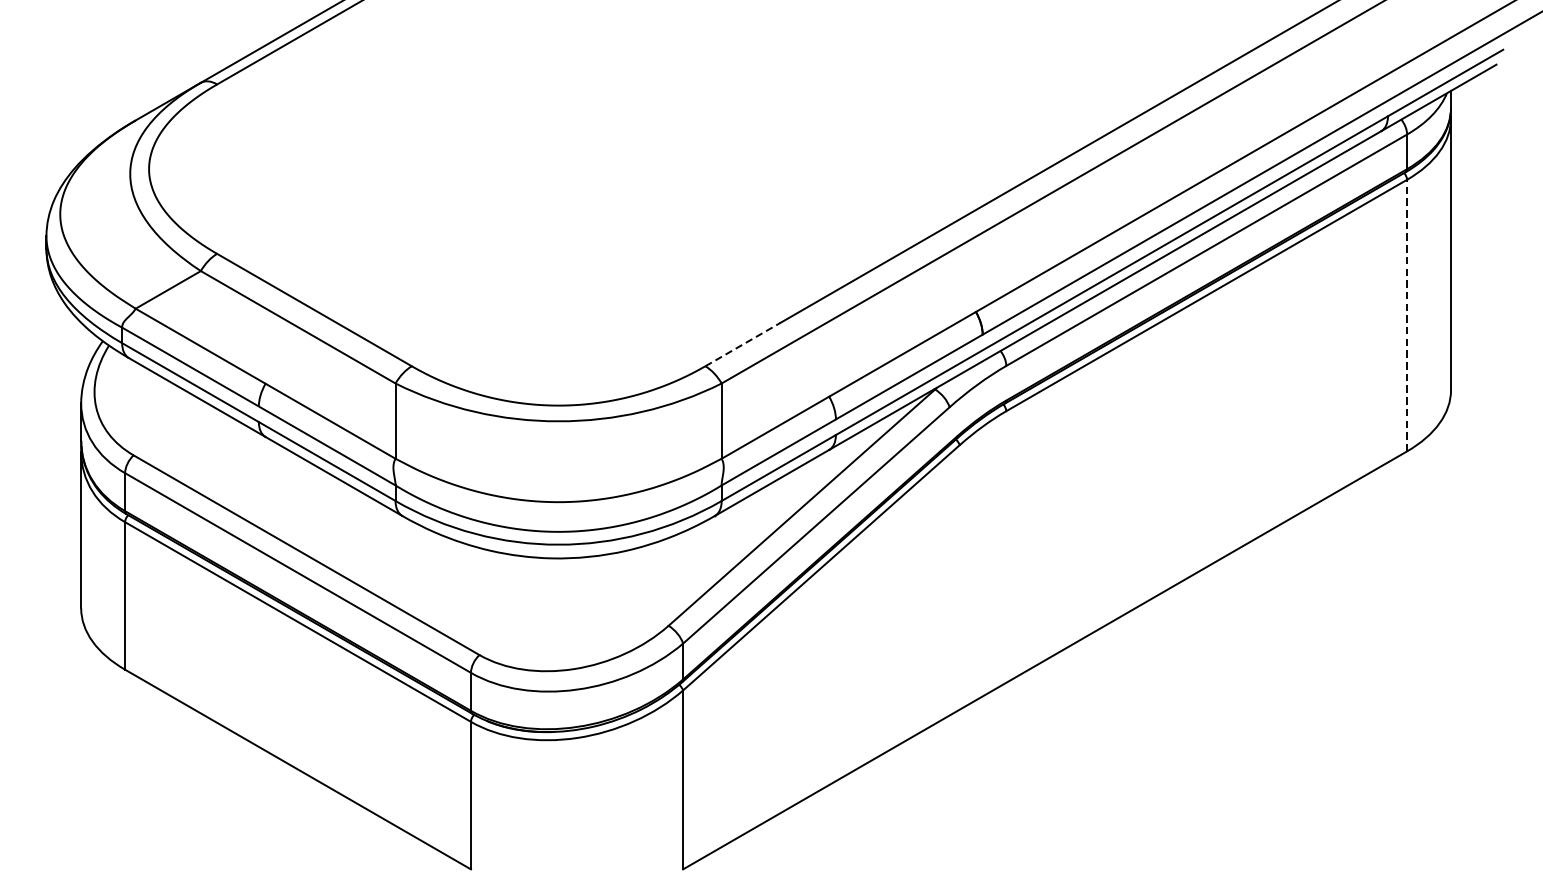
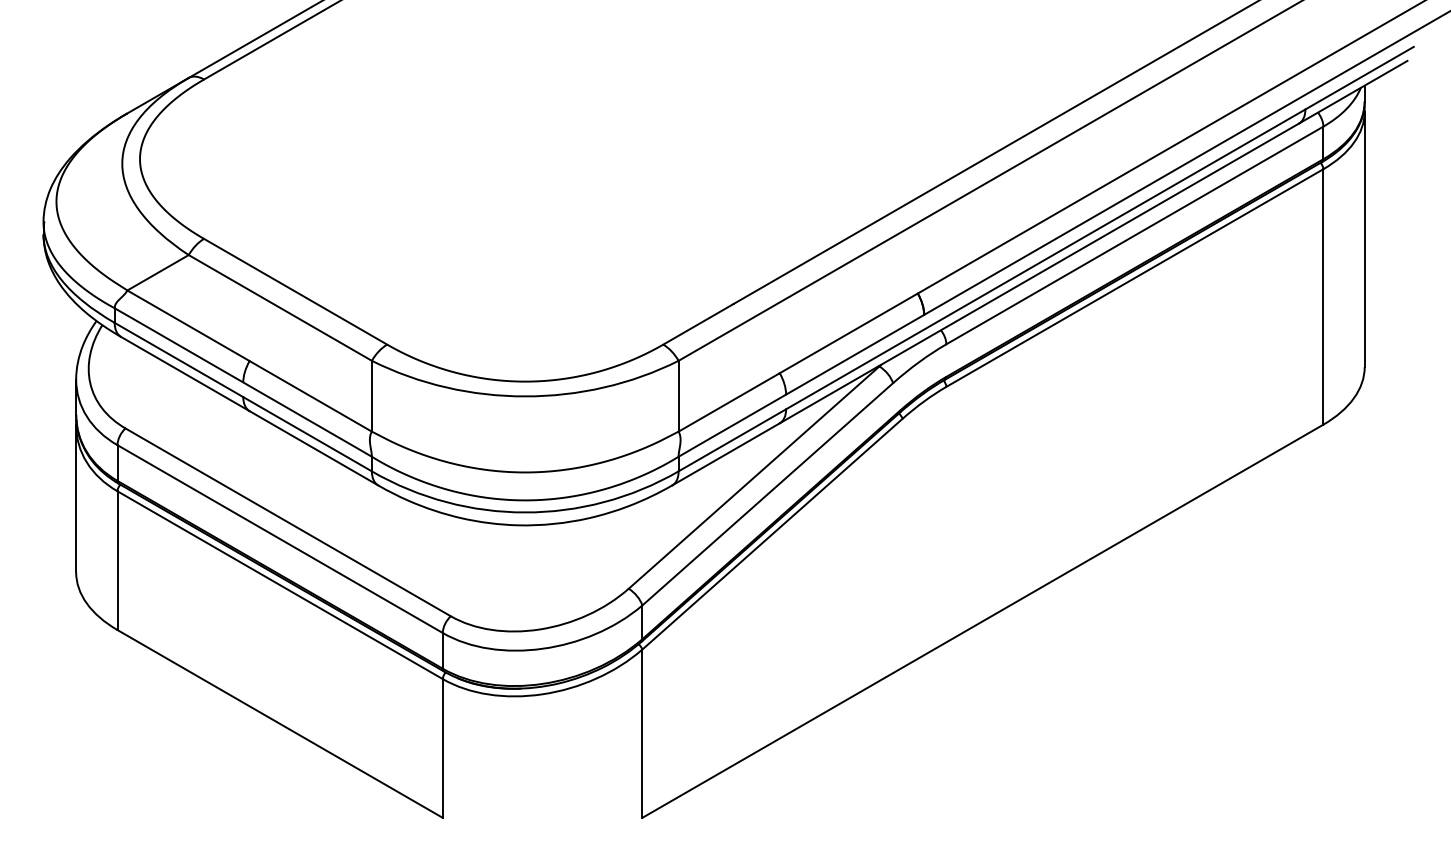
line: (1407, 315) -> (1323, 296), dashed -> solid
line: (742, 344) -> (698, 324), dashed -> solid

